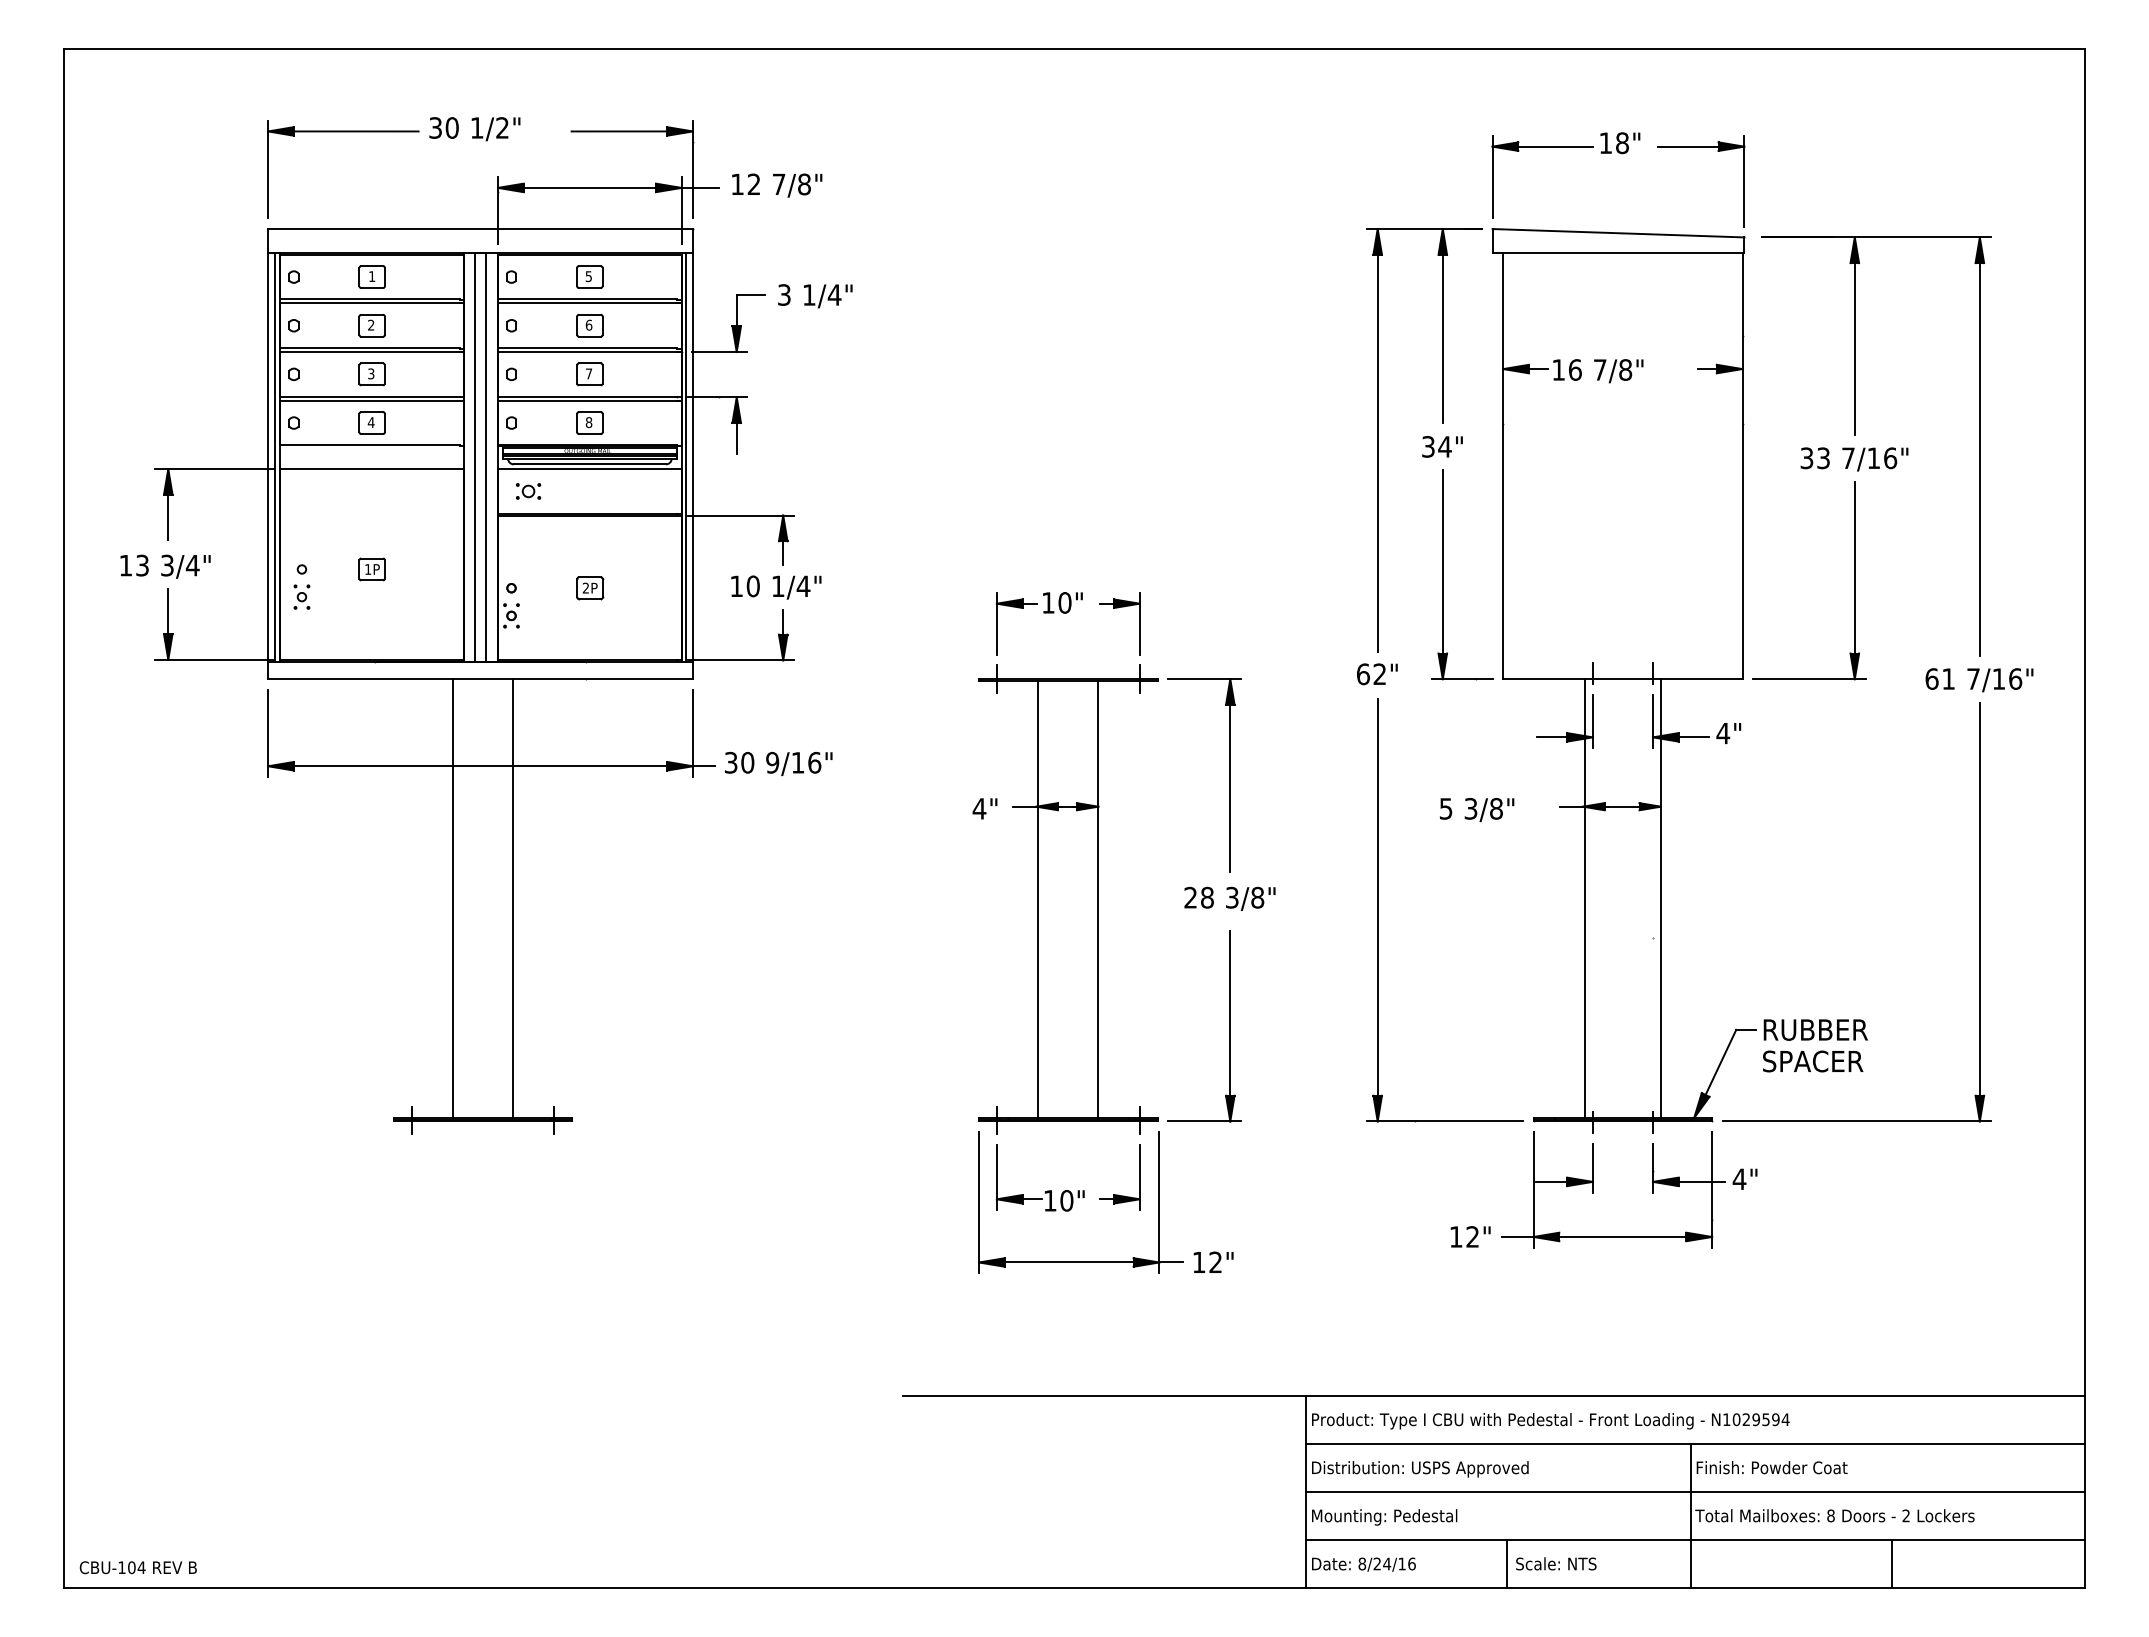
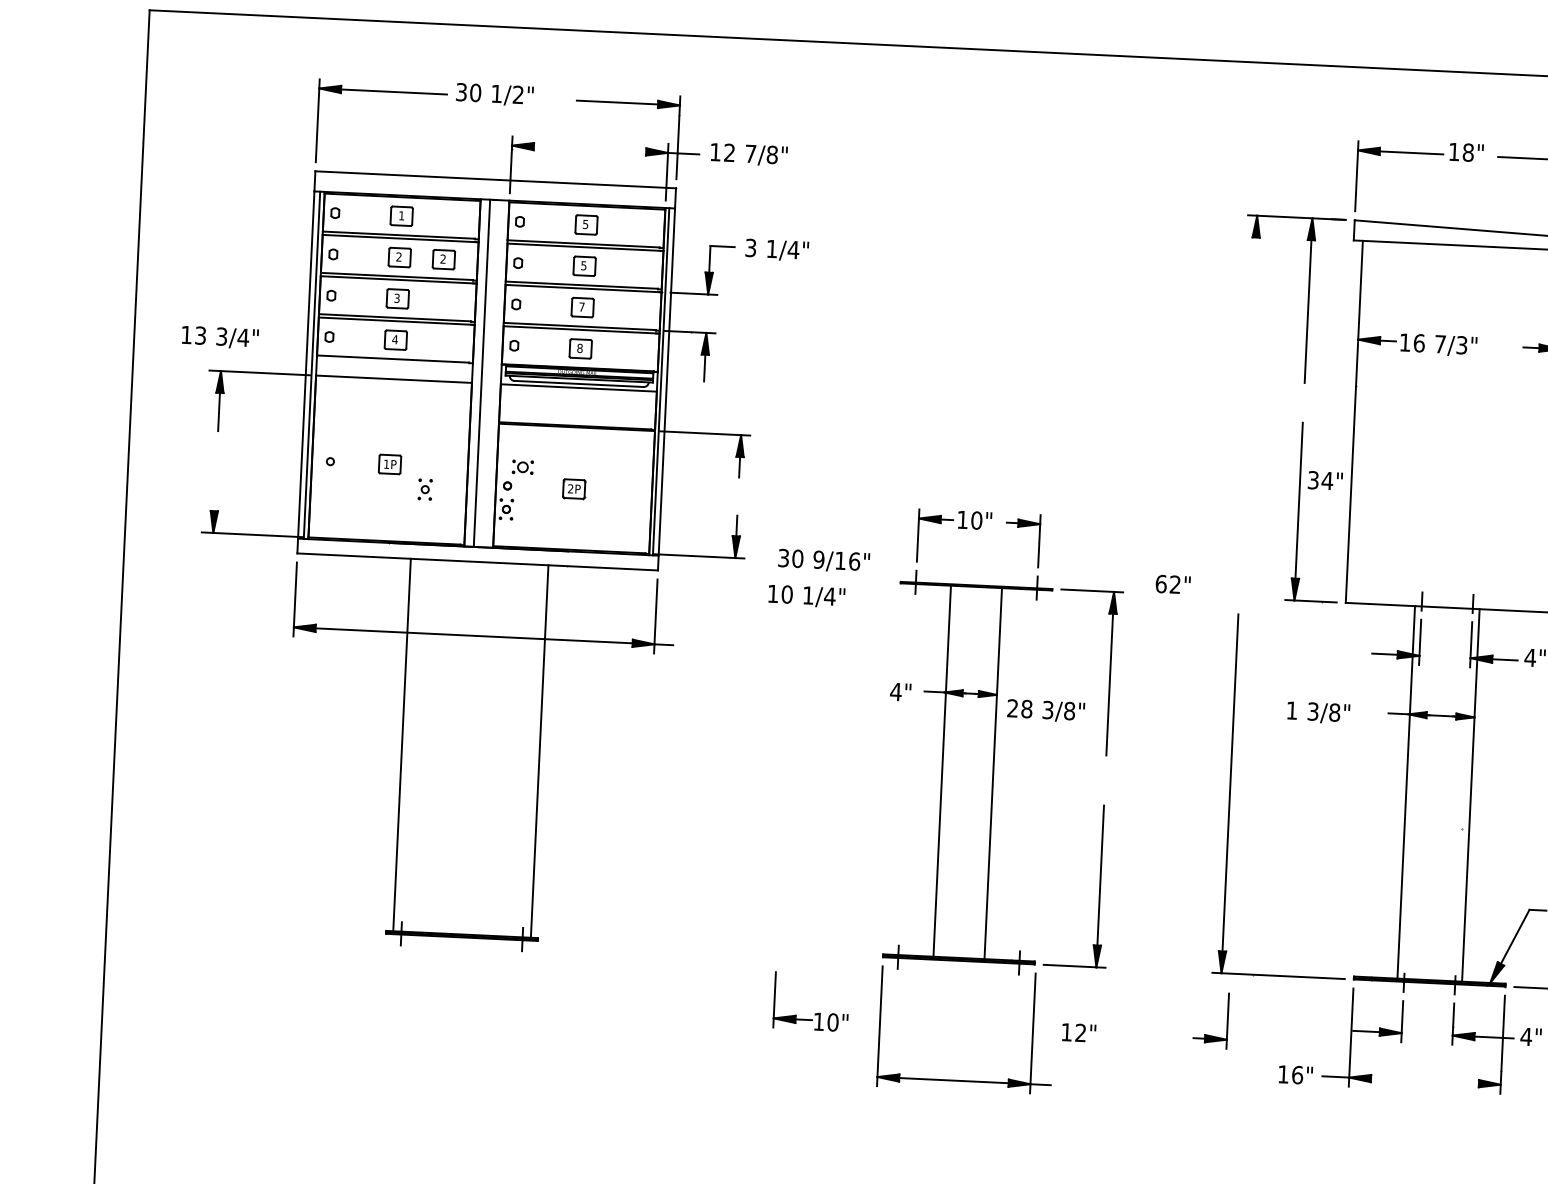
line: (589, 187) -> (589, 148), removed
text: (588, 324) -> (583, 265), 6 -> 5
part: (423, 325) -> (443, 259), added
text: (1625, 369) -> (1461, 344), 7/8" -> 7/3"
text: (1442, 446) -> (1325, 480), moved
line: (1377, 452) -> (1248, 405), removed
line: (485, 456) -> (490, 373), removed
part: (528, 491) -> (522, 467), moved
text: (165, 566) -> (220, 337), moved
text: (776, 587) -> (806, 596), moved
part: (301, 596) -> (424, 489), moved
line: (168, 611) -> (215, 491), removed
text: (1377, 674) -> (1173, 584), moved
text: (778, 763) -> (823, 560), moved
text: (1445, 808) -> (1291, 710), 5 -> 1
line: (452, 898) -> (401, 744), moved
line: (512, 898) -> (539, 751), moved
text: (1229, 898) -> (1045, 710), moved
part: (1045, 1191) -> (815, 1013), moved
part: (1118, 1194) -> (1209, 1034), moved
text: (1472, 1236) -> (1297, 1074), 12" -> 16"
line: (1622, 1236) -> (1424, 1080), removed
text: (1213, 1261) -> (1079, 1032), moved

